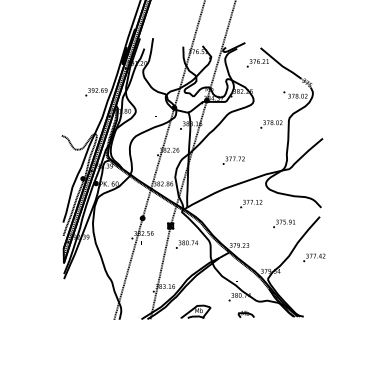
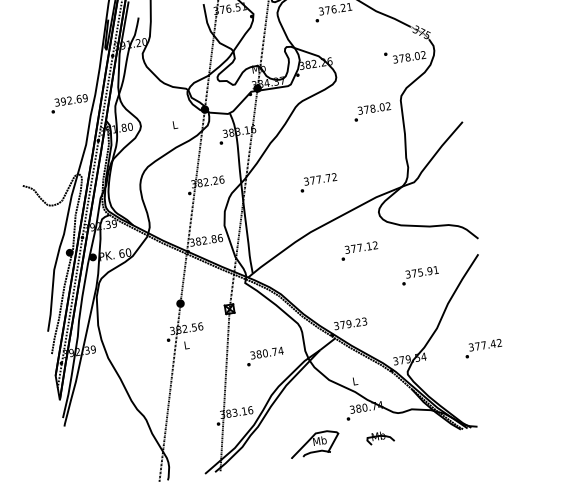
text: (186, 244) -> (264, 356), moved
text: (314, 257) -> (483, 347), moved
part: (195, 311) -> (314, 443), moved

